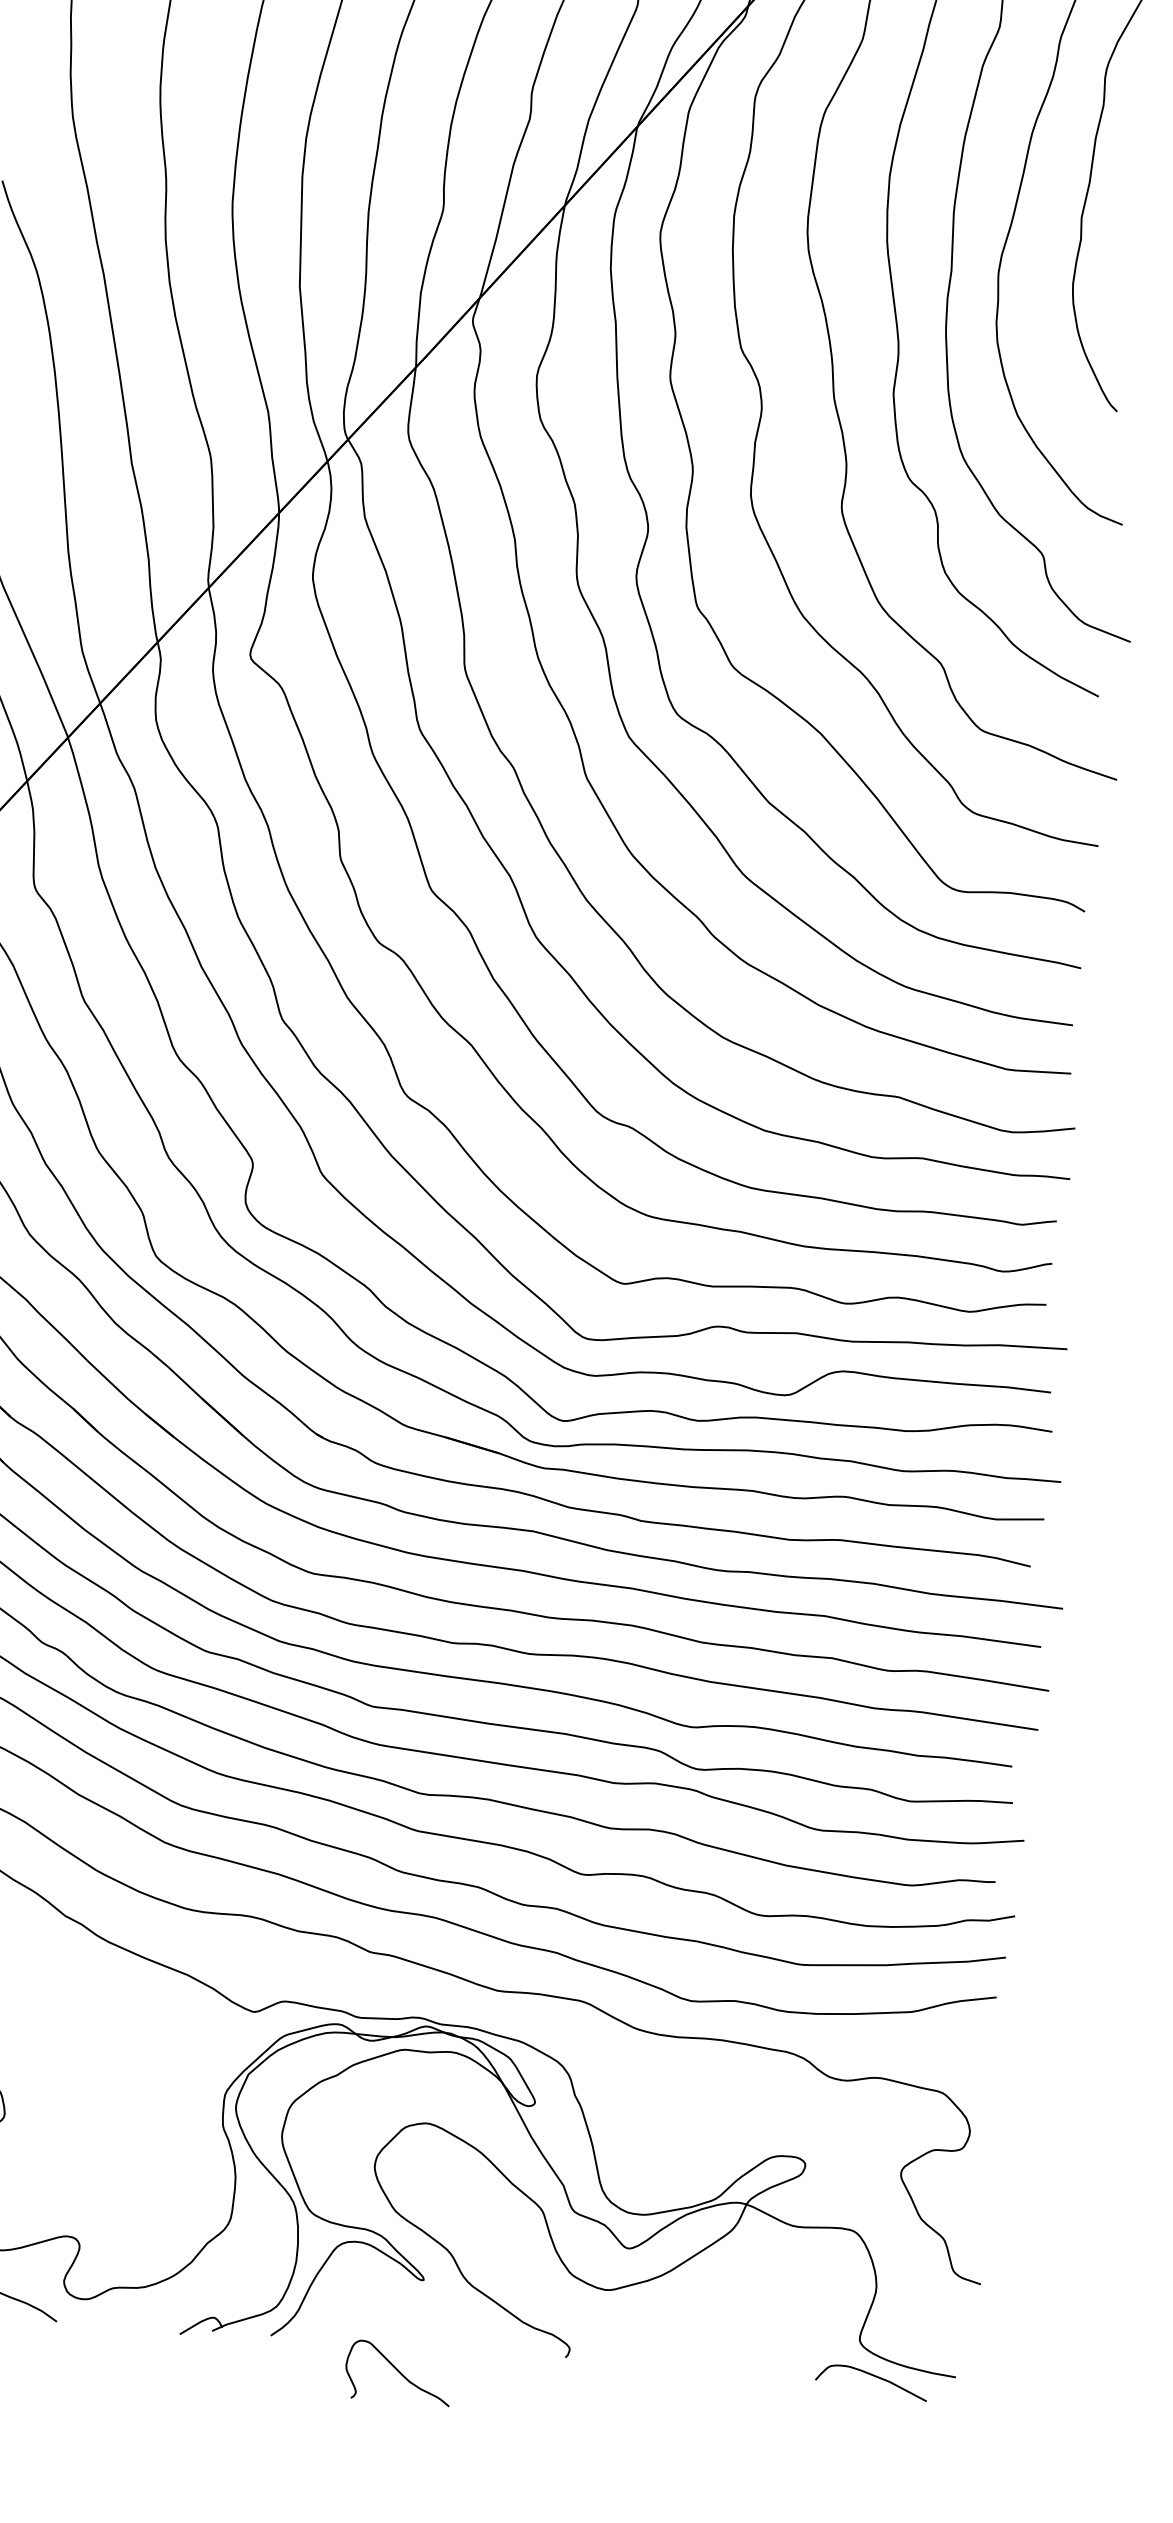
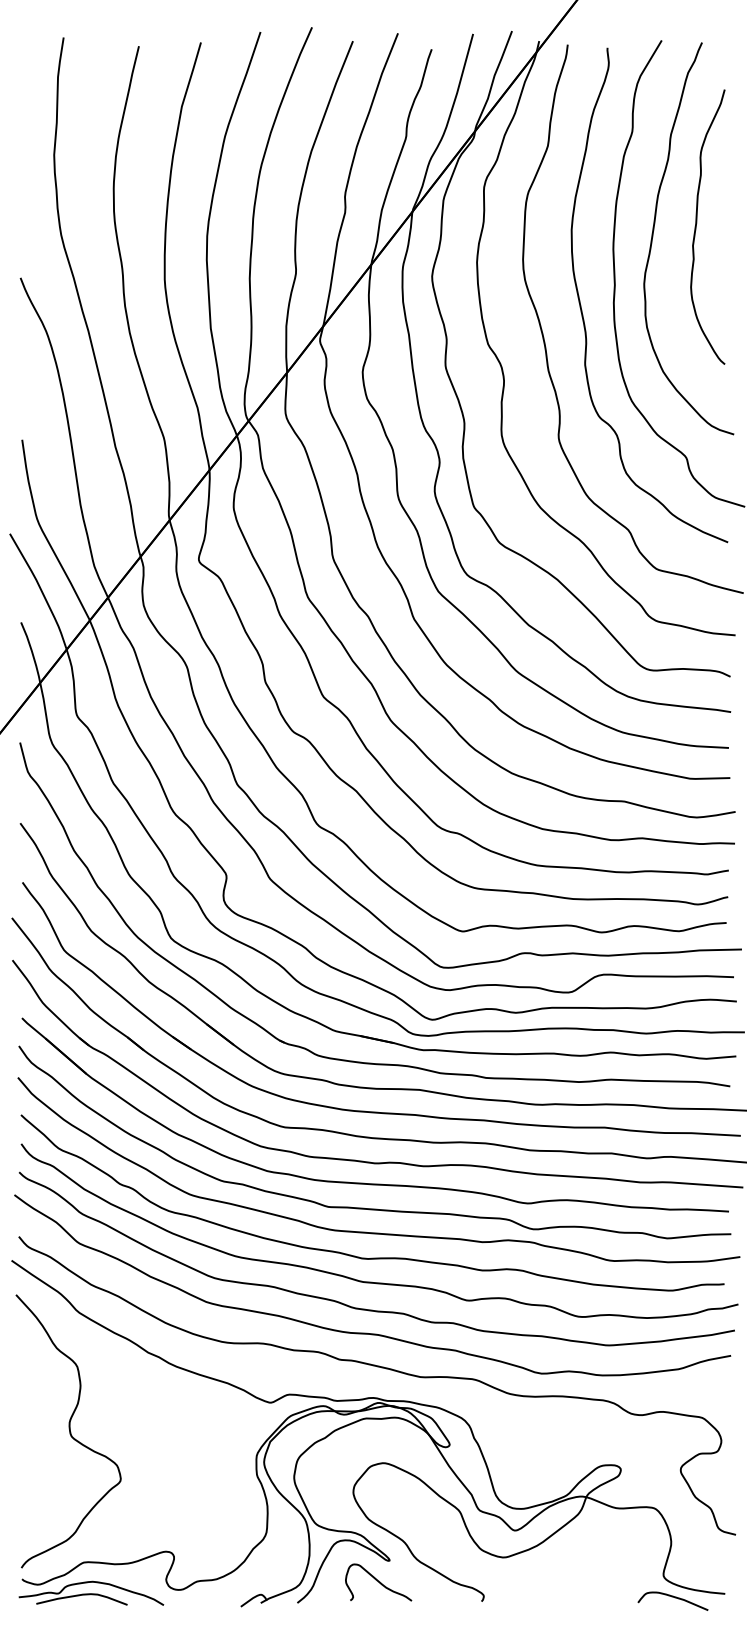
curve: (398, 2372) -> (378, 1582), moved

